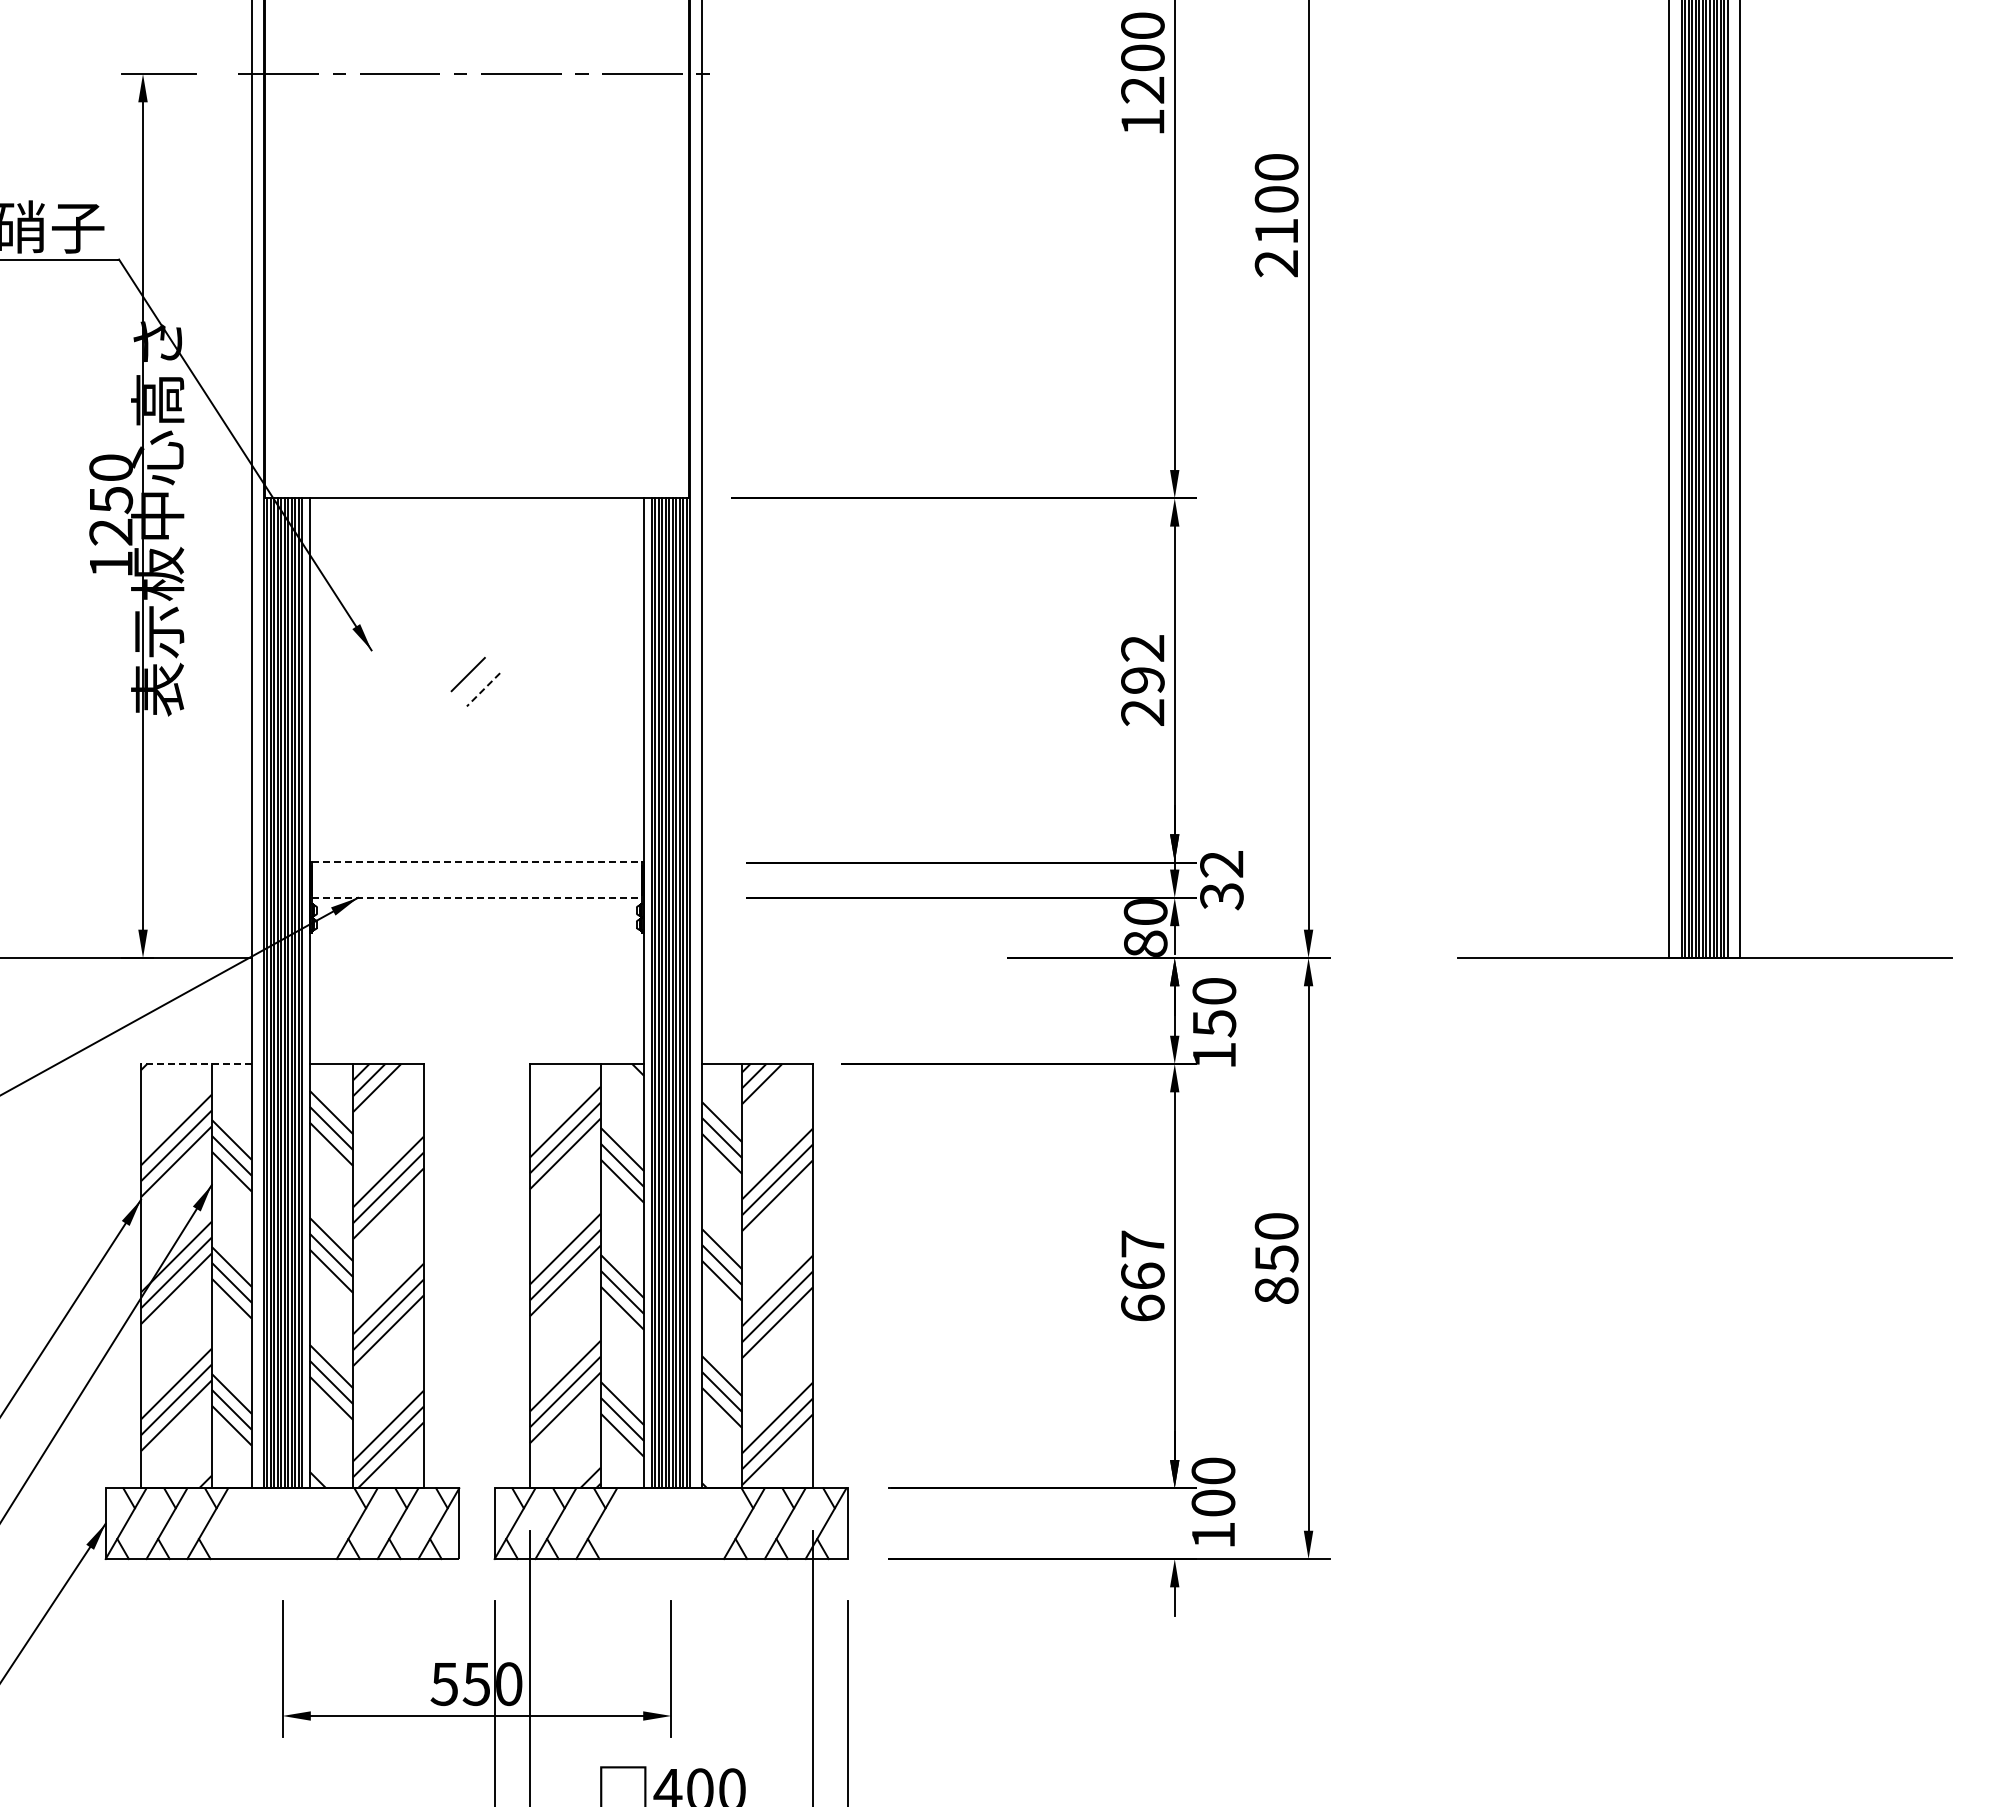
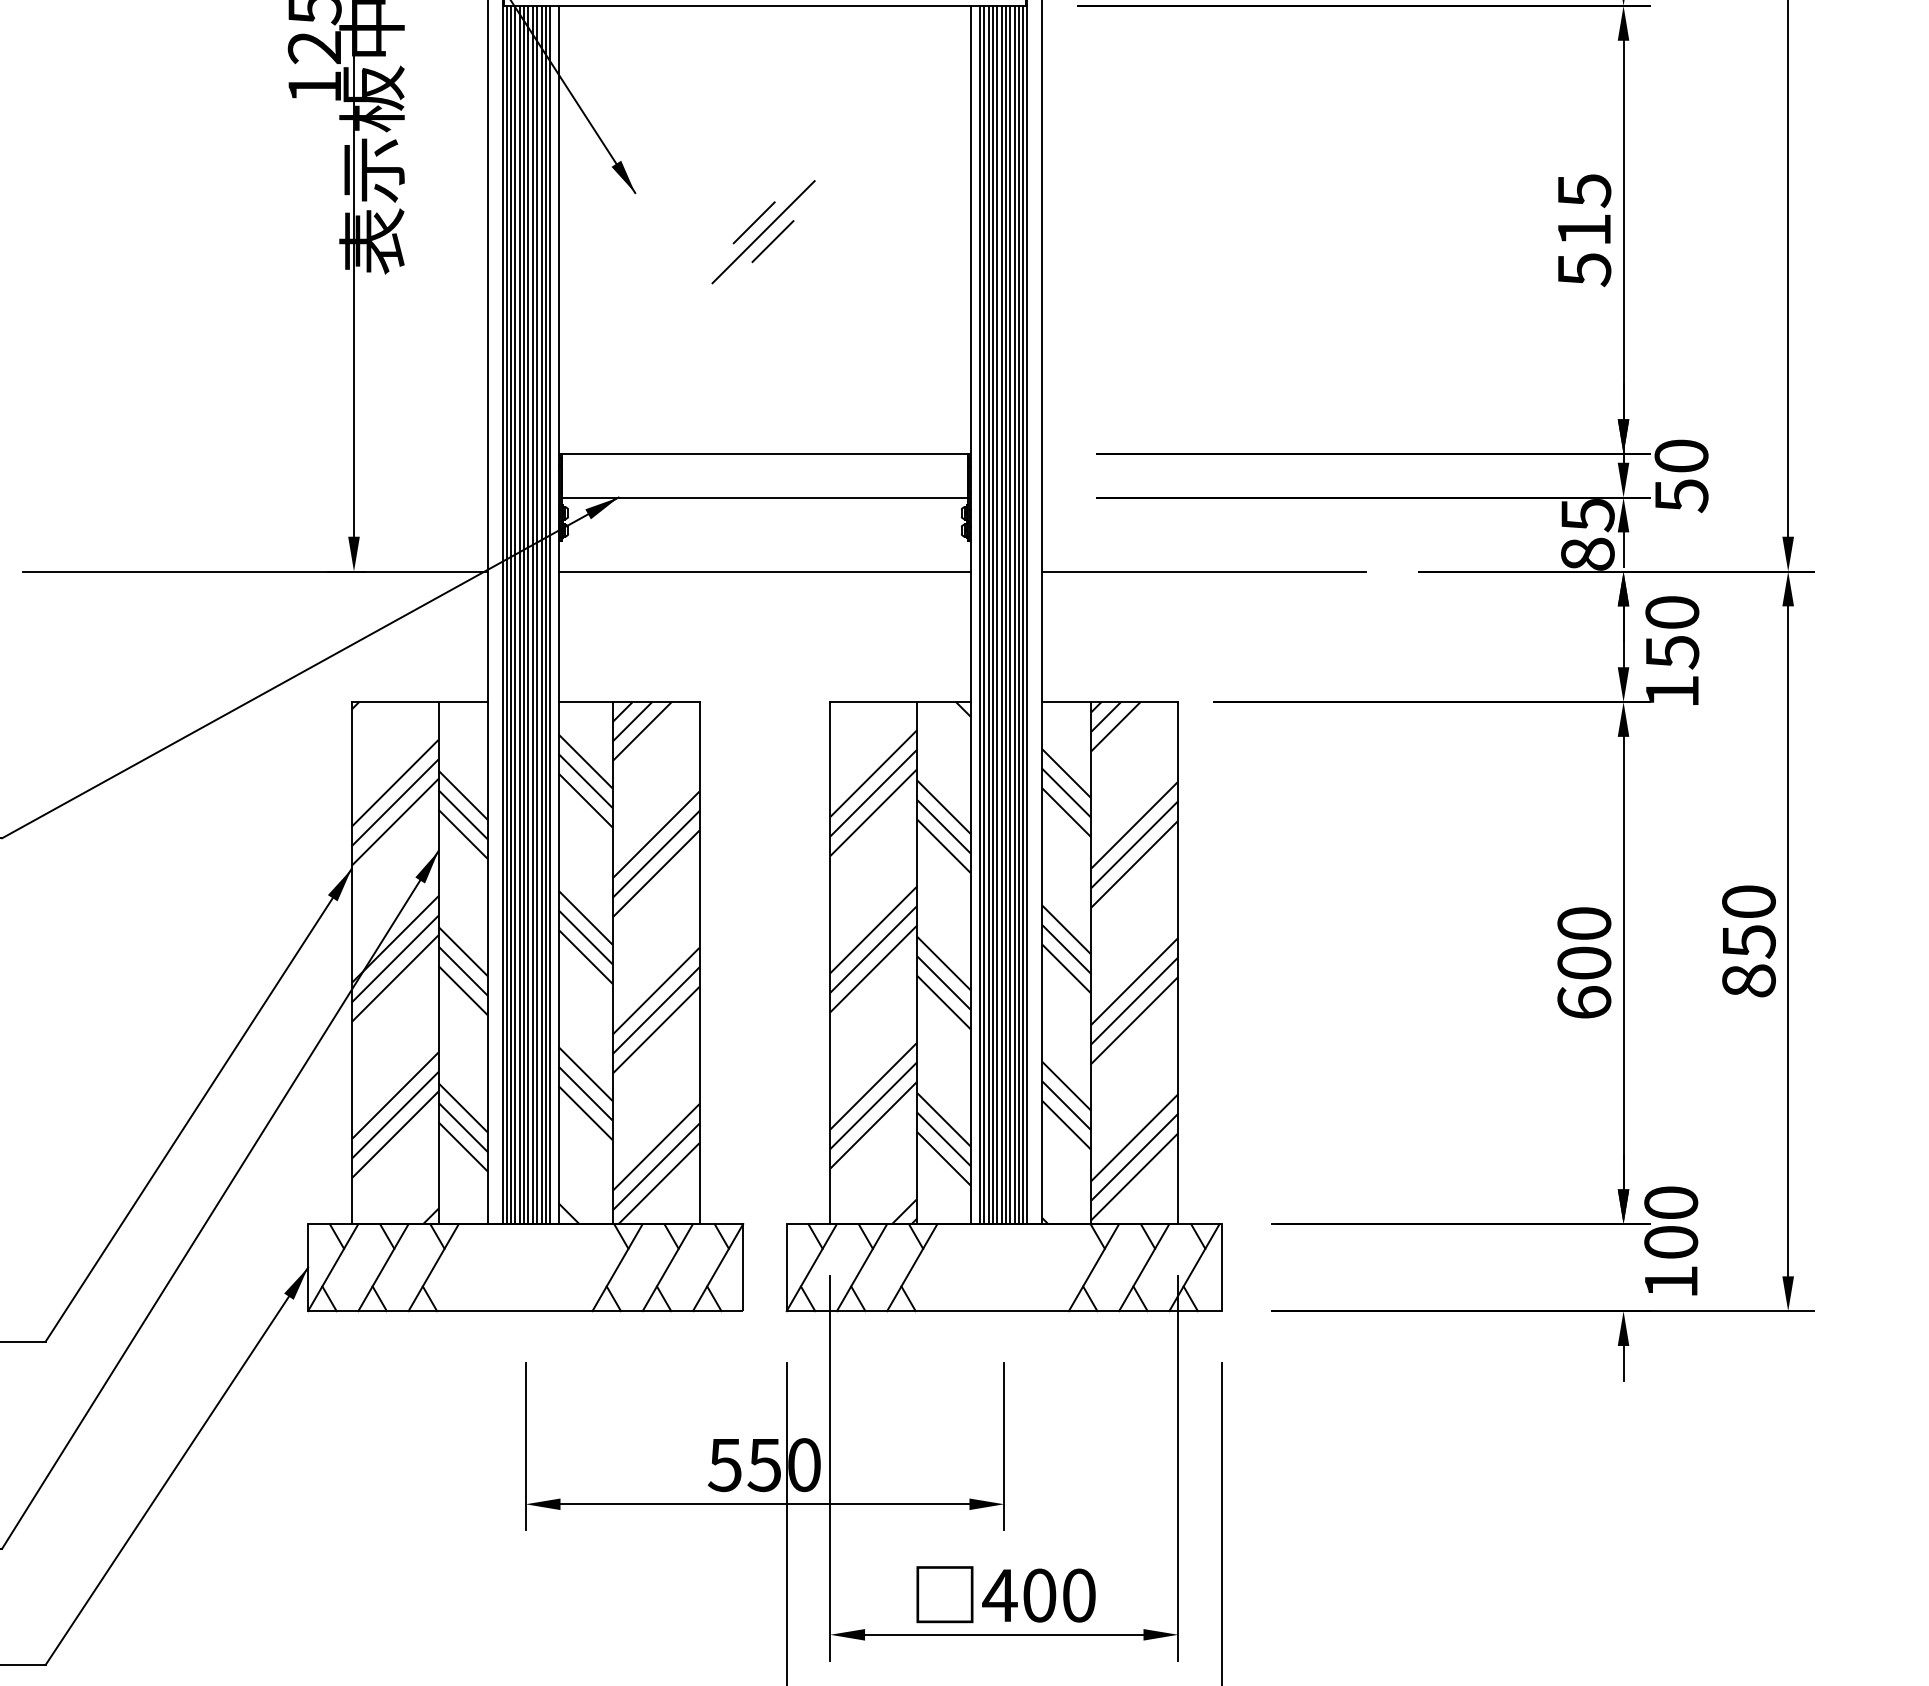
text: (1142, 680) -> (1583, 230), 292 -> 515
line: (475, 681) -> (763, 231), added
line: (483, 690) -> (772, 242), dashed -> solid
line: (477, 862) -> (765, 454), dashed -> solid
text: (1221, 880) -> (1681, 476), 32 -> 50
line: (477, 897) -> (765, 497), dashed -> solid
text: (1145, 912) -> (1587, 515), 80 -> 85
line: (476, 957) -> (764, 570), added
line: (833, 957) -> (1203, 570), added
line: (195, 1064) -> (418, 702), dashed -> solid
text: (1142, 1259) -> (1583, 942), 667 -> 600

